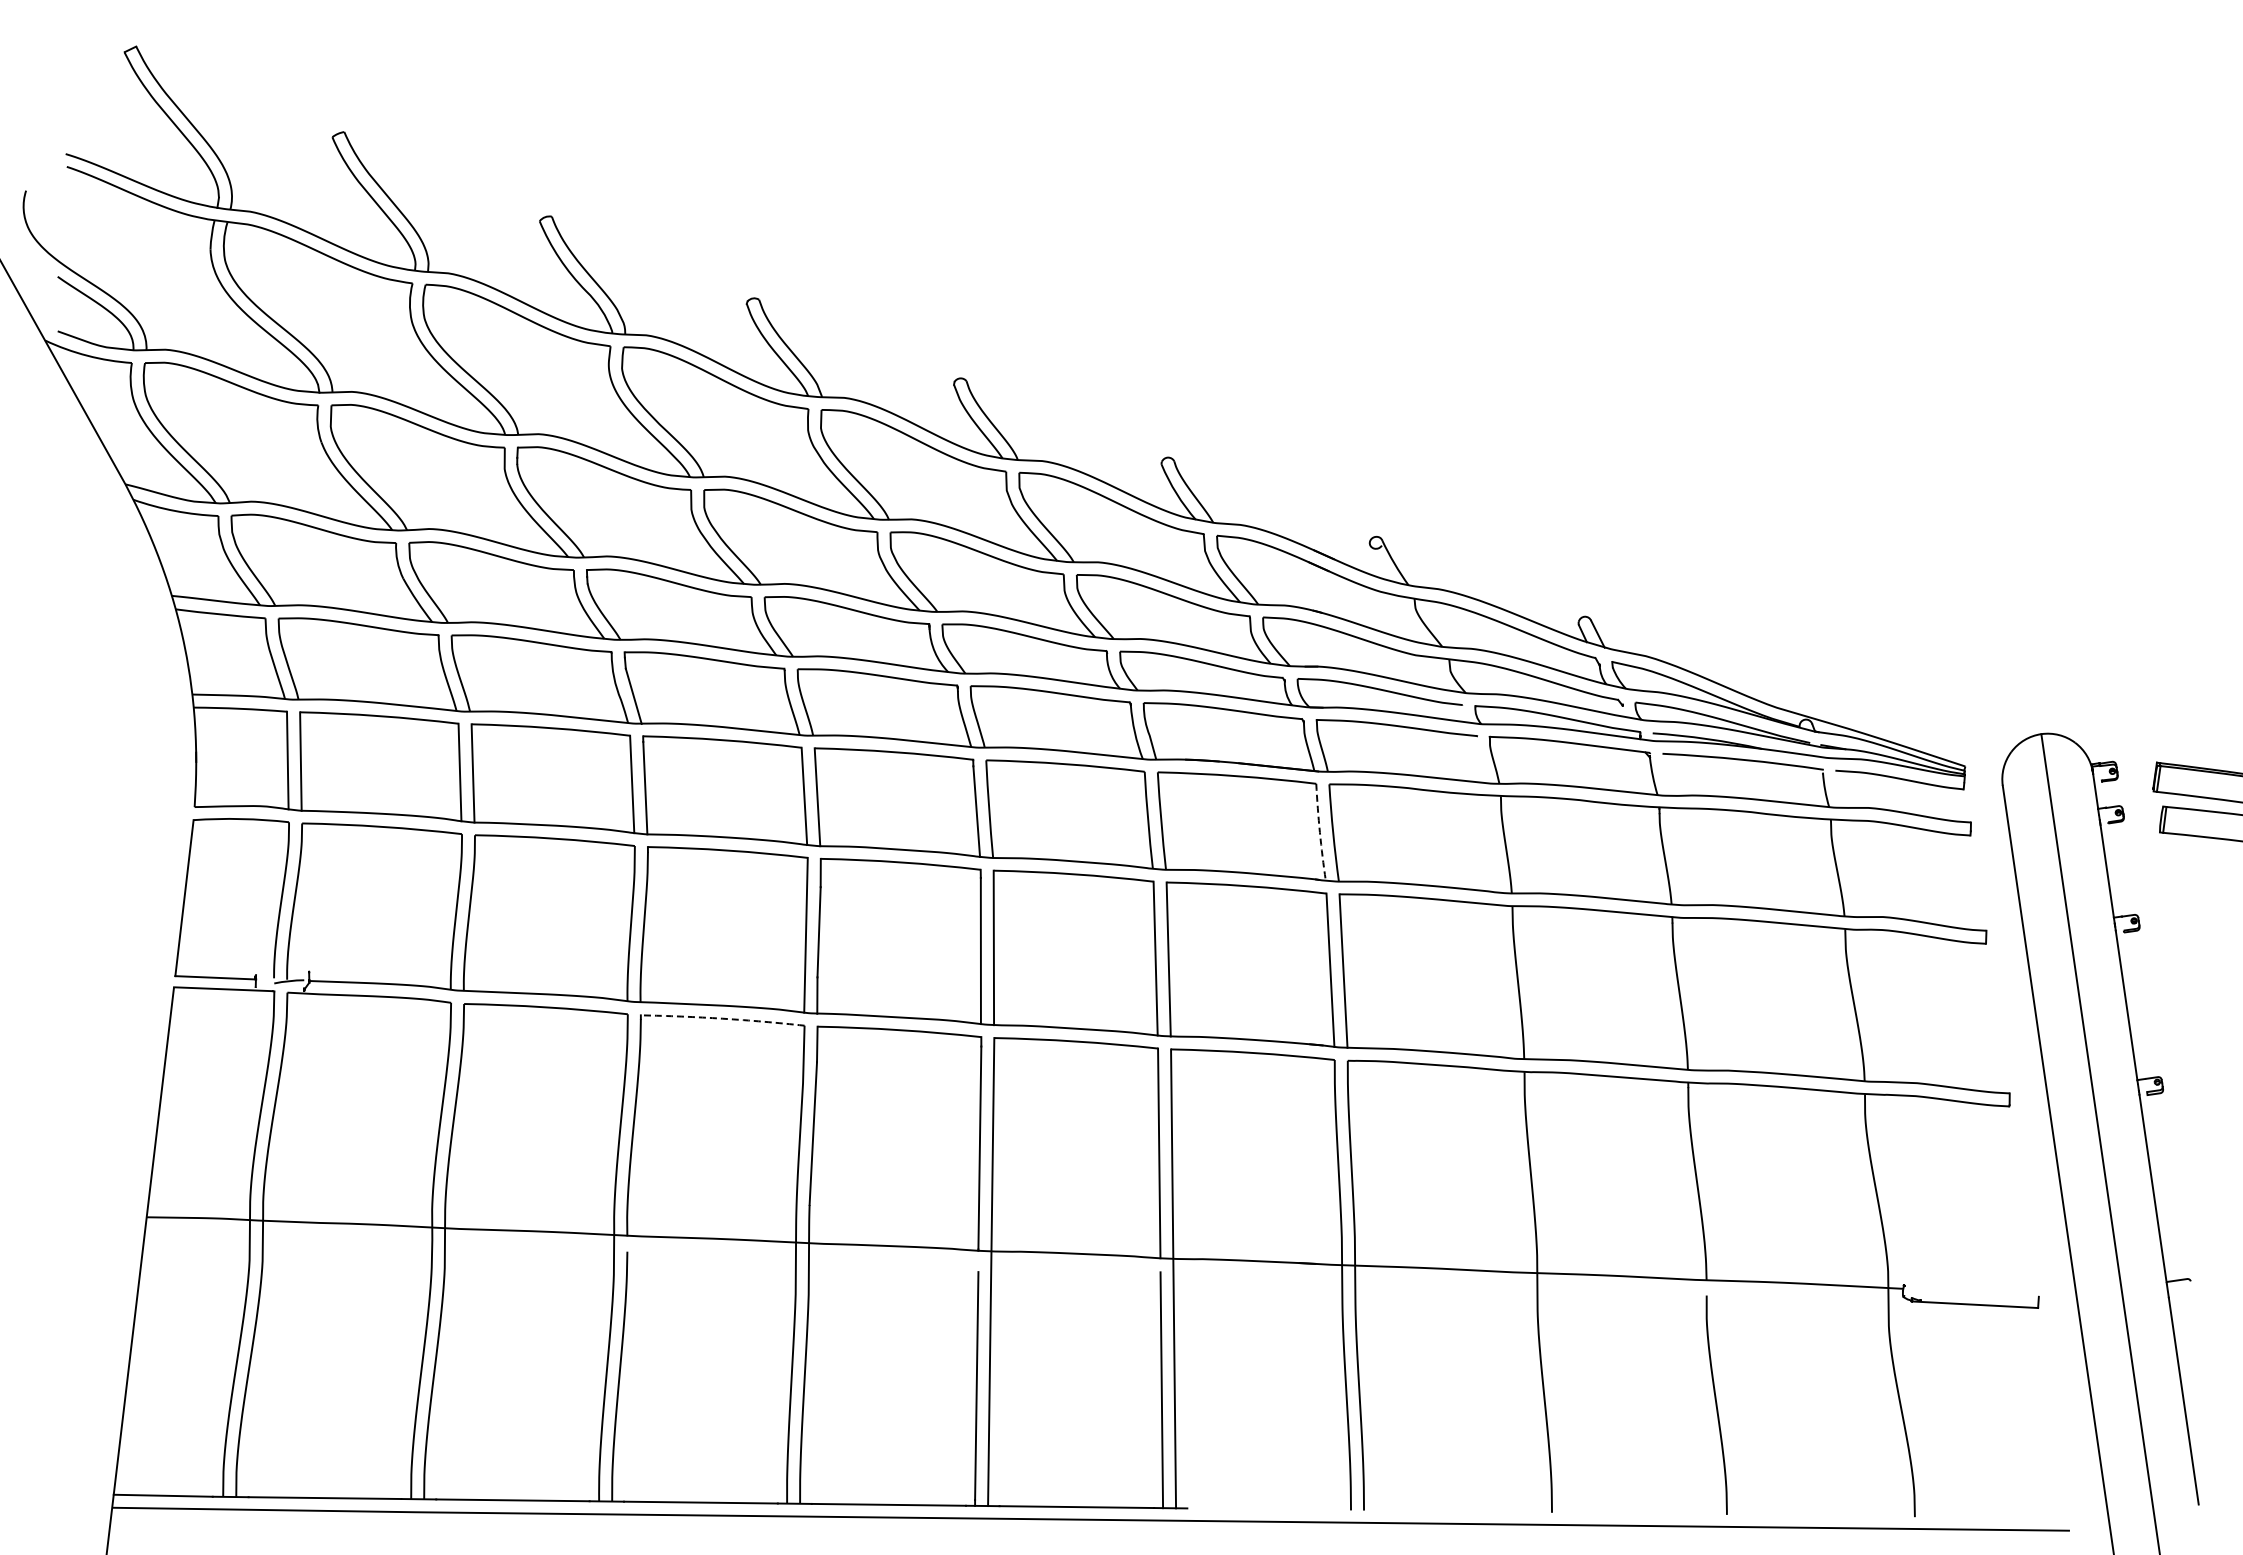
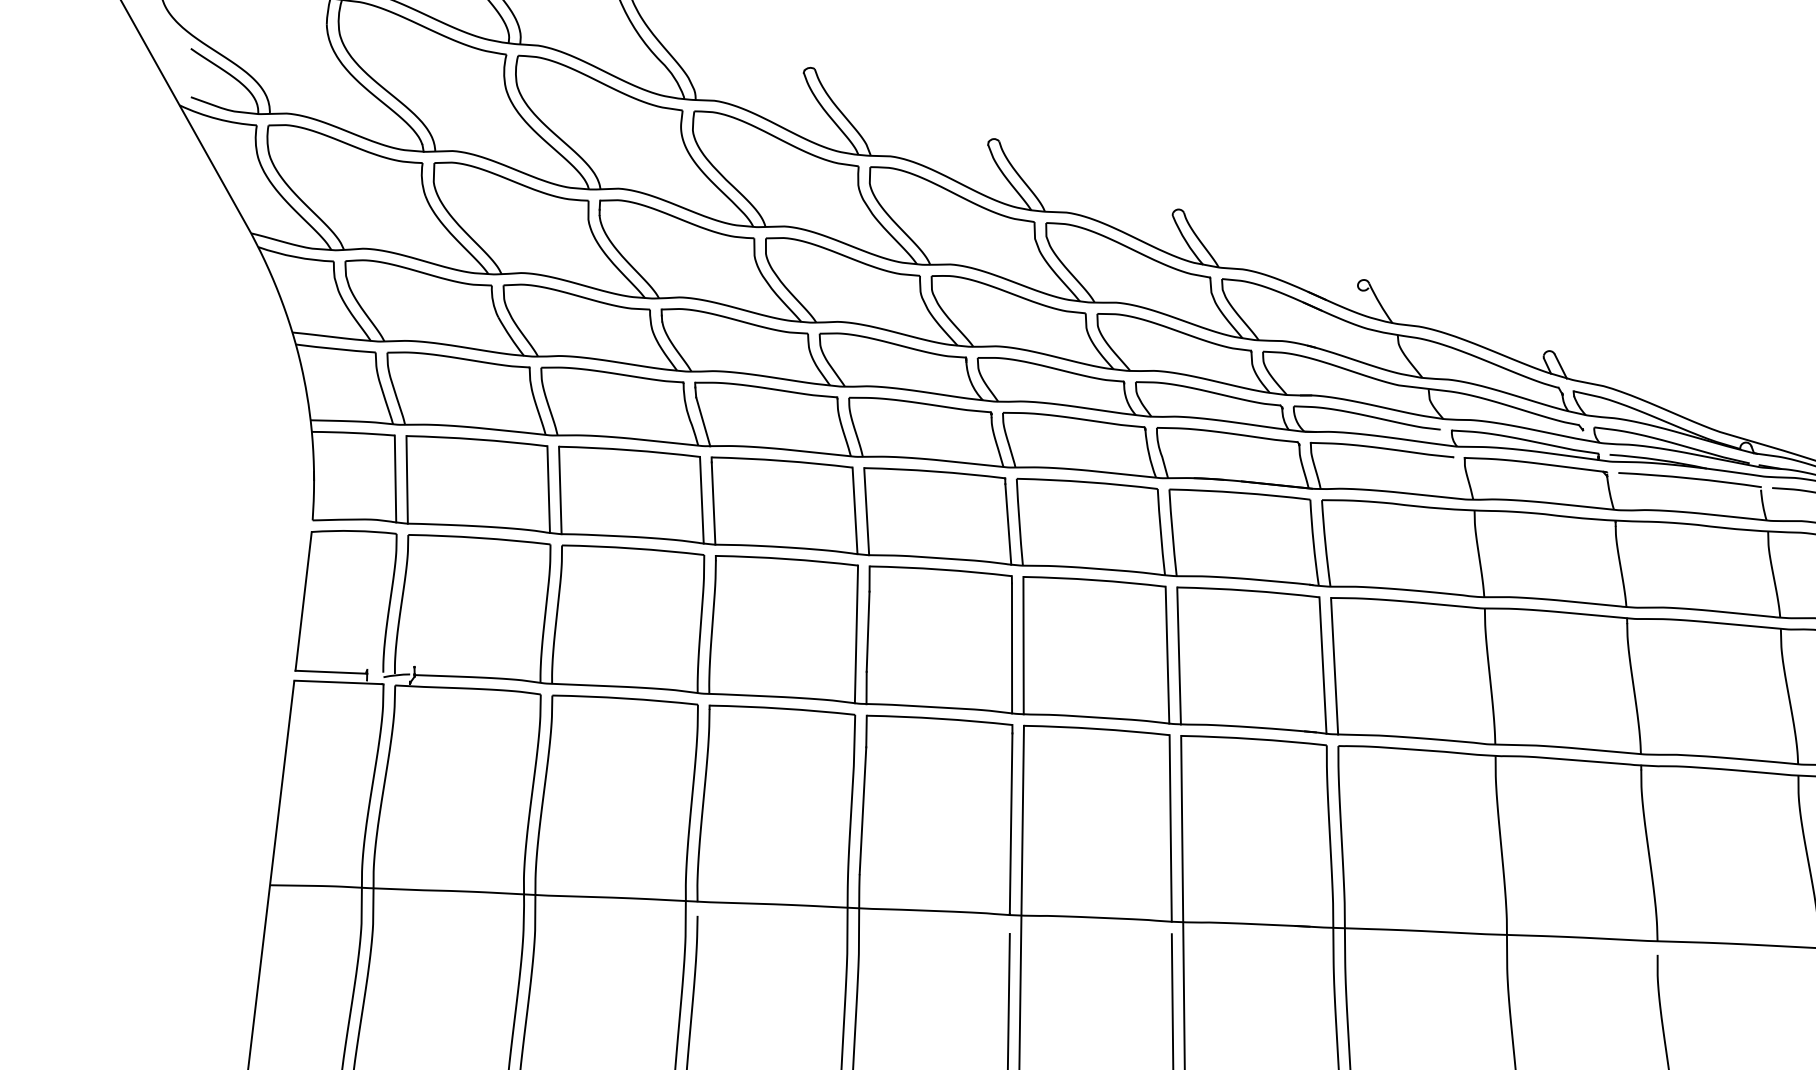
arc: (1319, 832) -> (1313, 542), dashed -> solid
arc: (722, 1018) -> (782, 708), dashed -> solid

